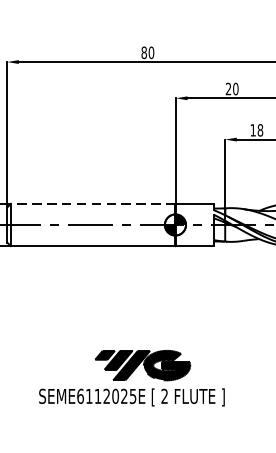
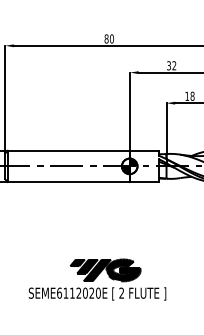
text: (231, 88) -> (171, 65), 20 -> 32
line: (92, 203) -> (68, 150), dashed -> solid
text: (131, 395) -> (97, 292), SEME6112025E -> SEME6112020E

